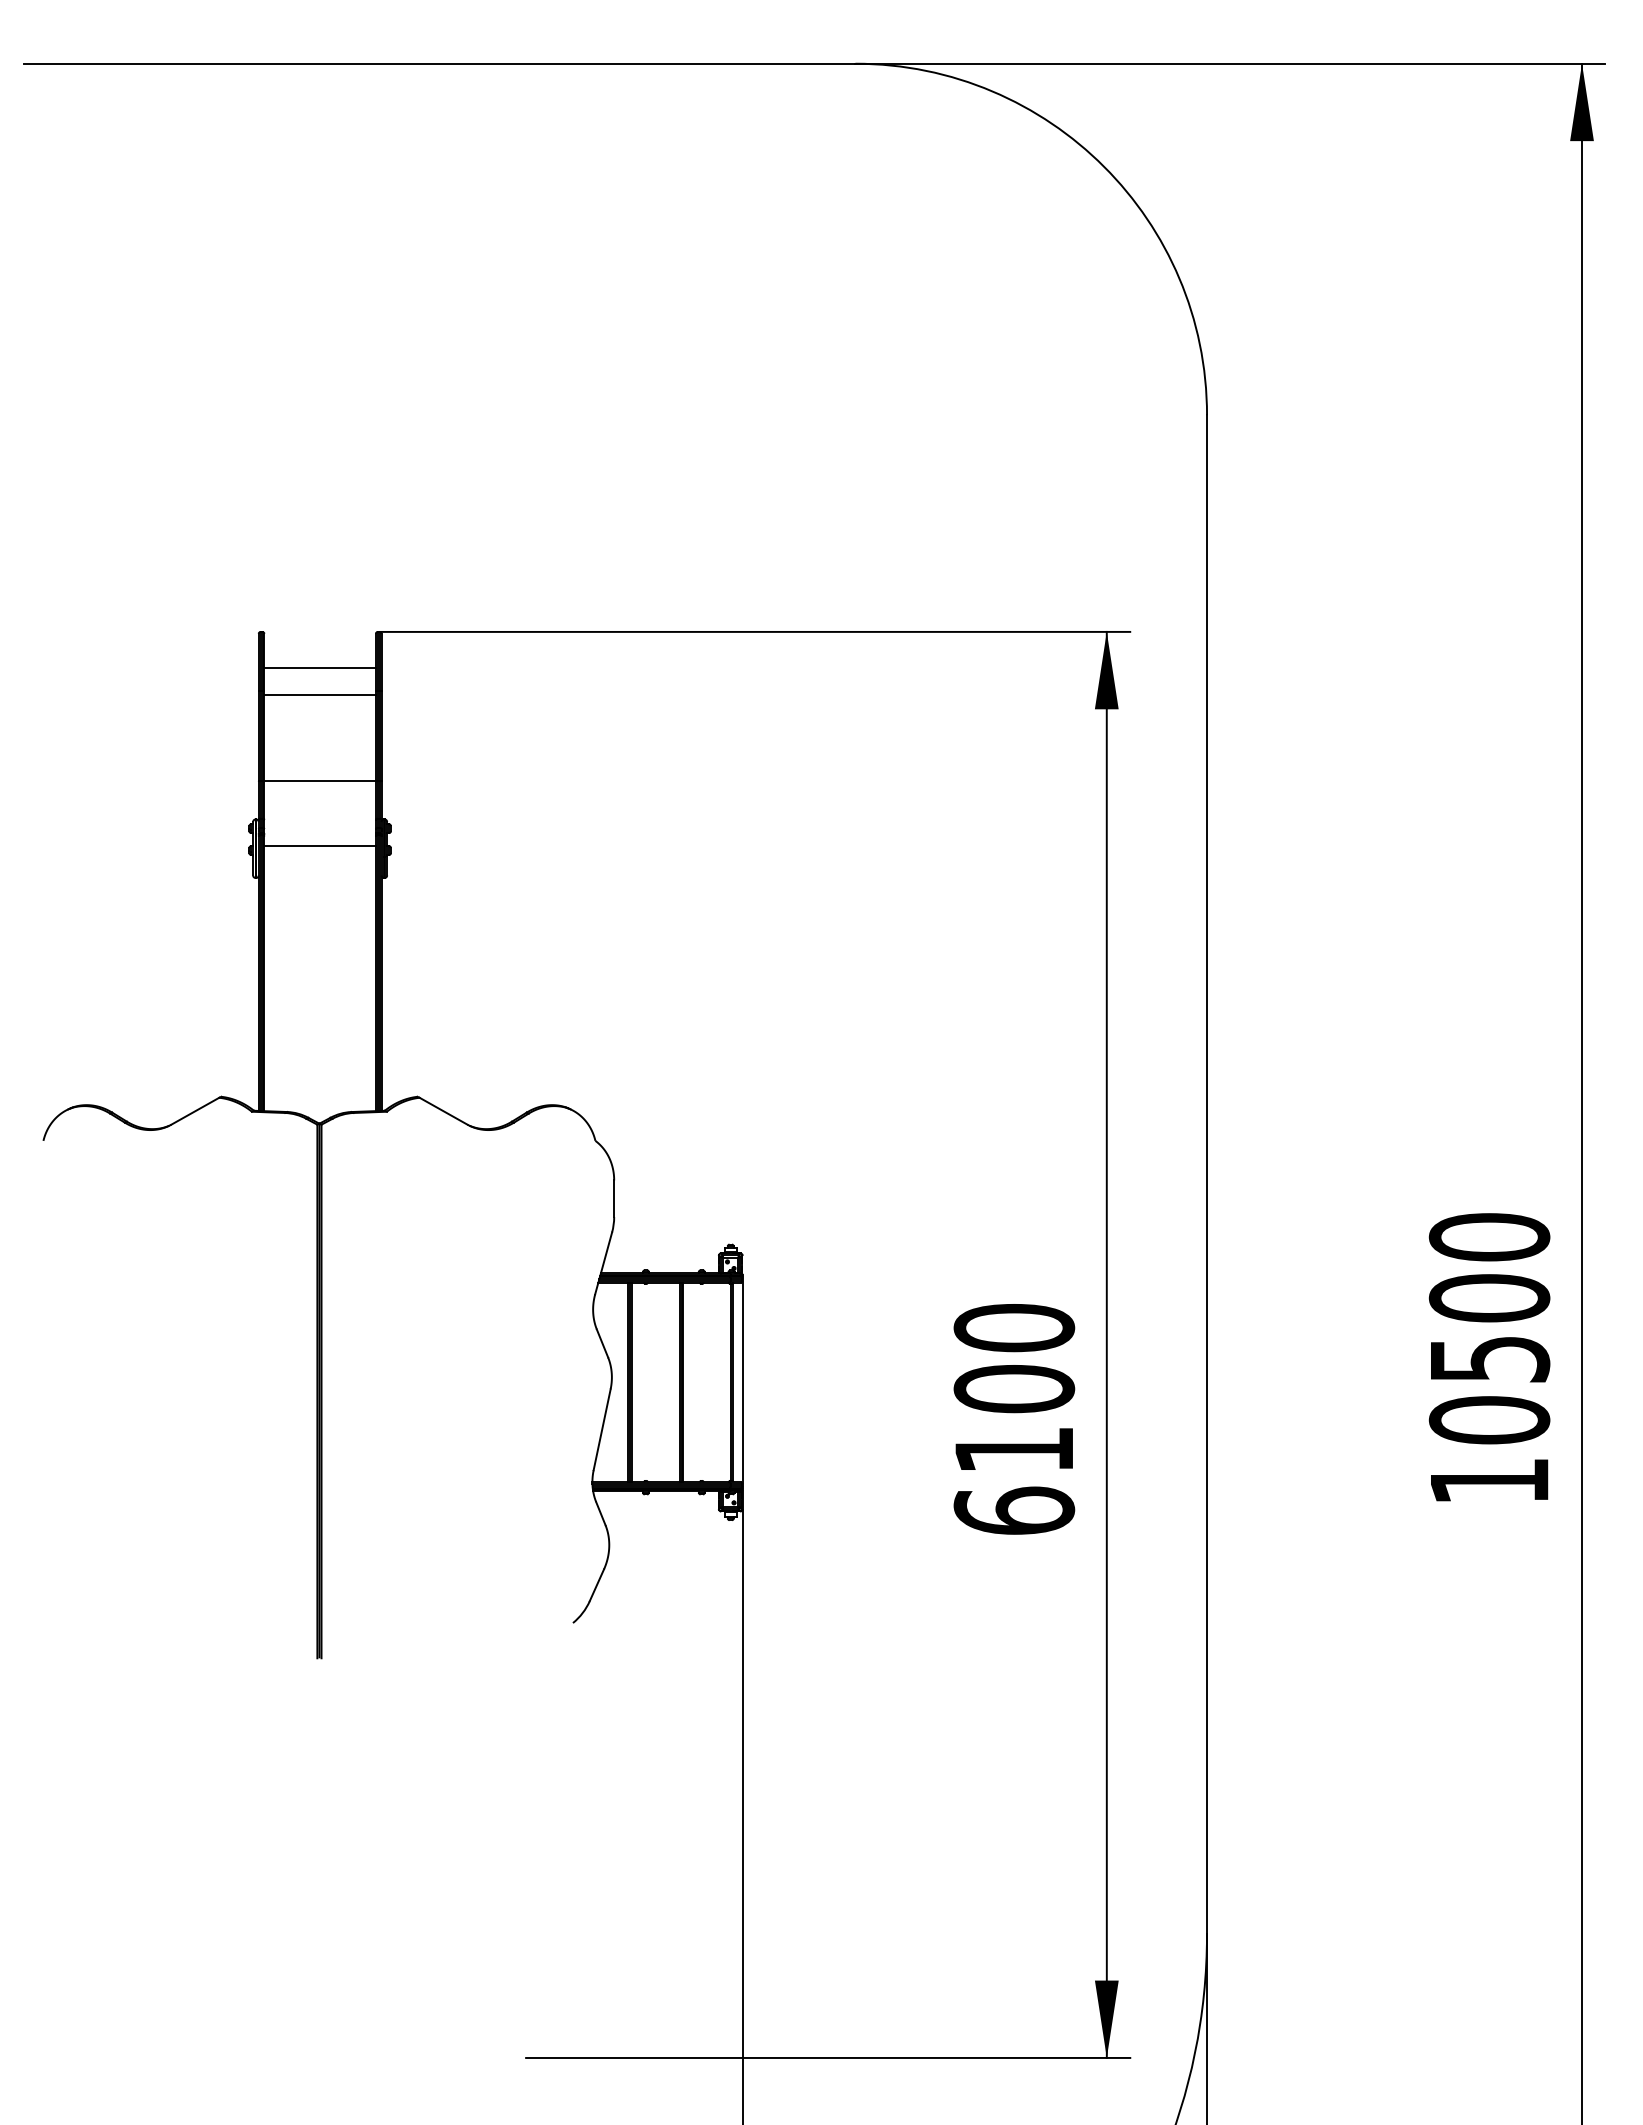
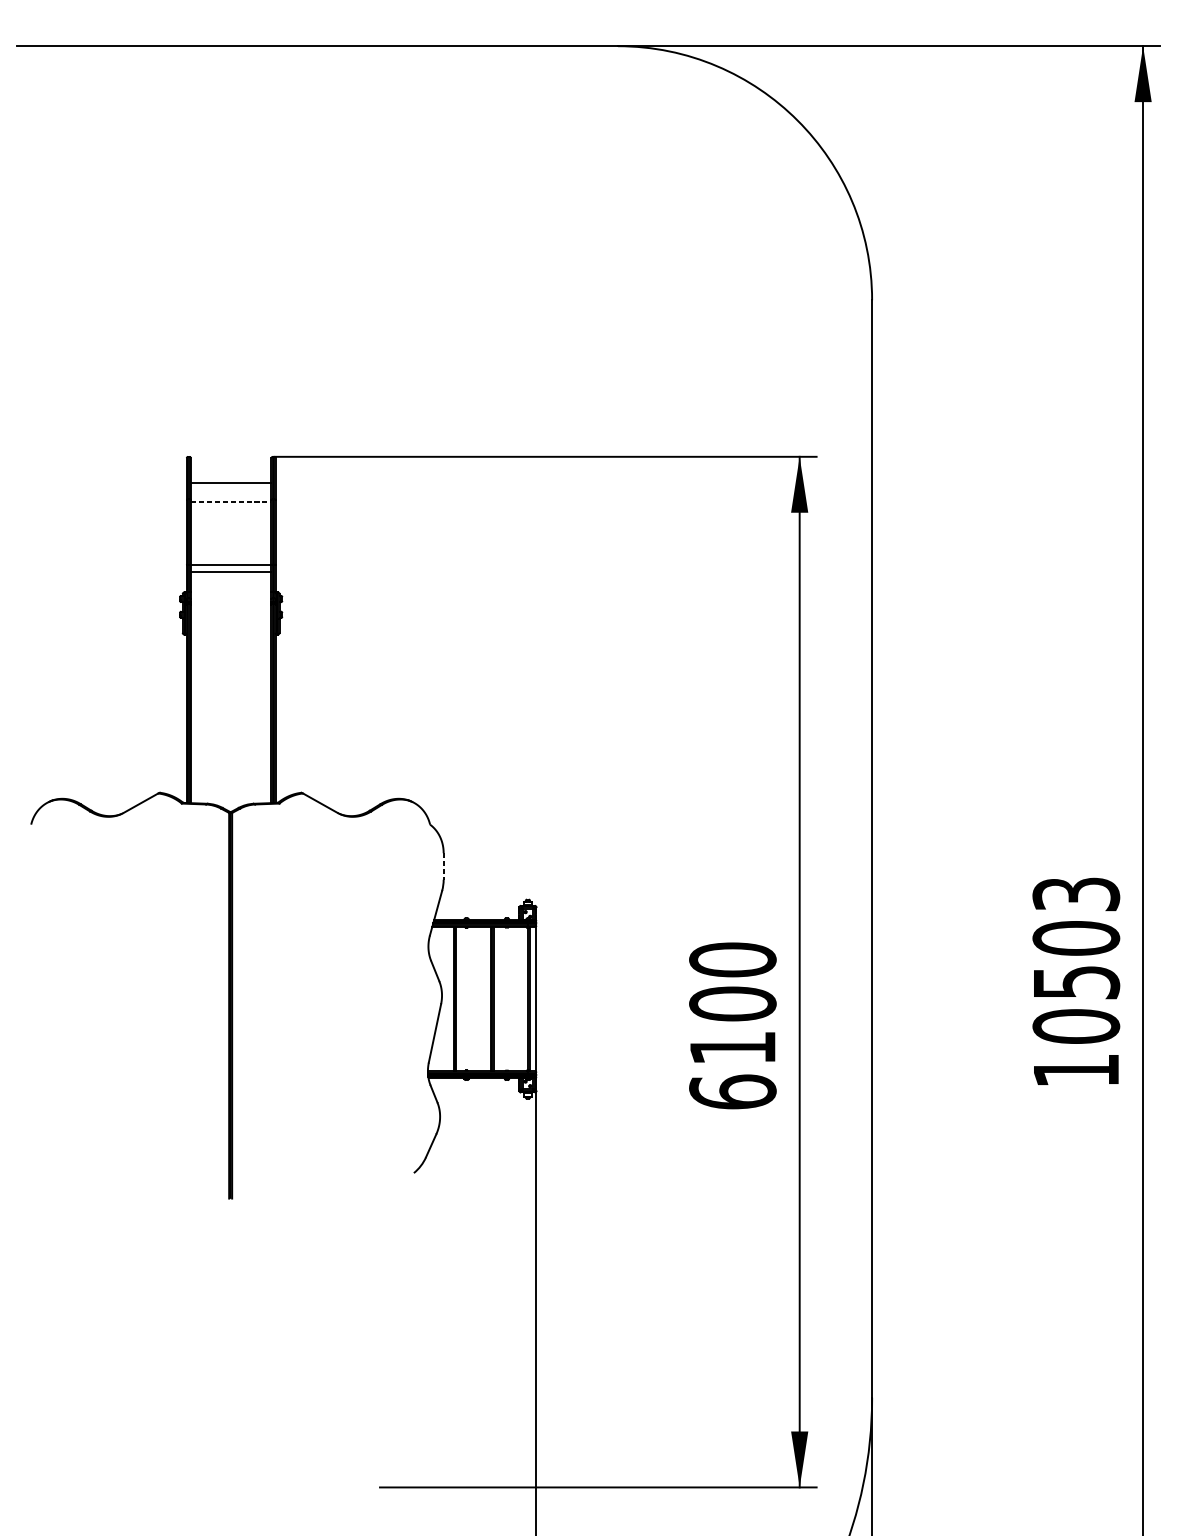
line: (320, 694) -> (231, 502), solid -> dashed
line: (319, 845) -> (230, 572), moved
line: (614, 1199) -> (443, 867), solid -> dashed
text: (1489, 1237) -> (1076, 894), 10500 -> 10503

